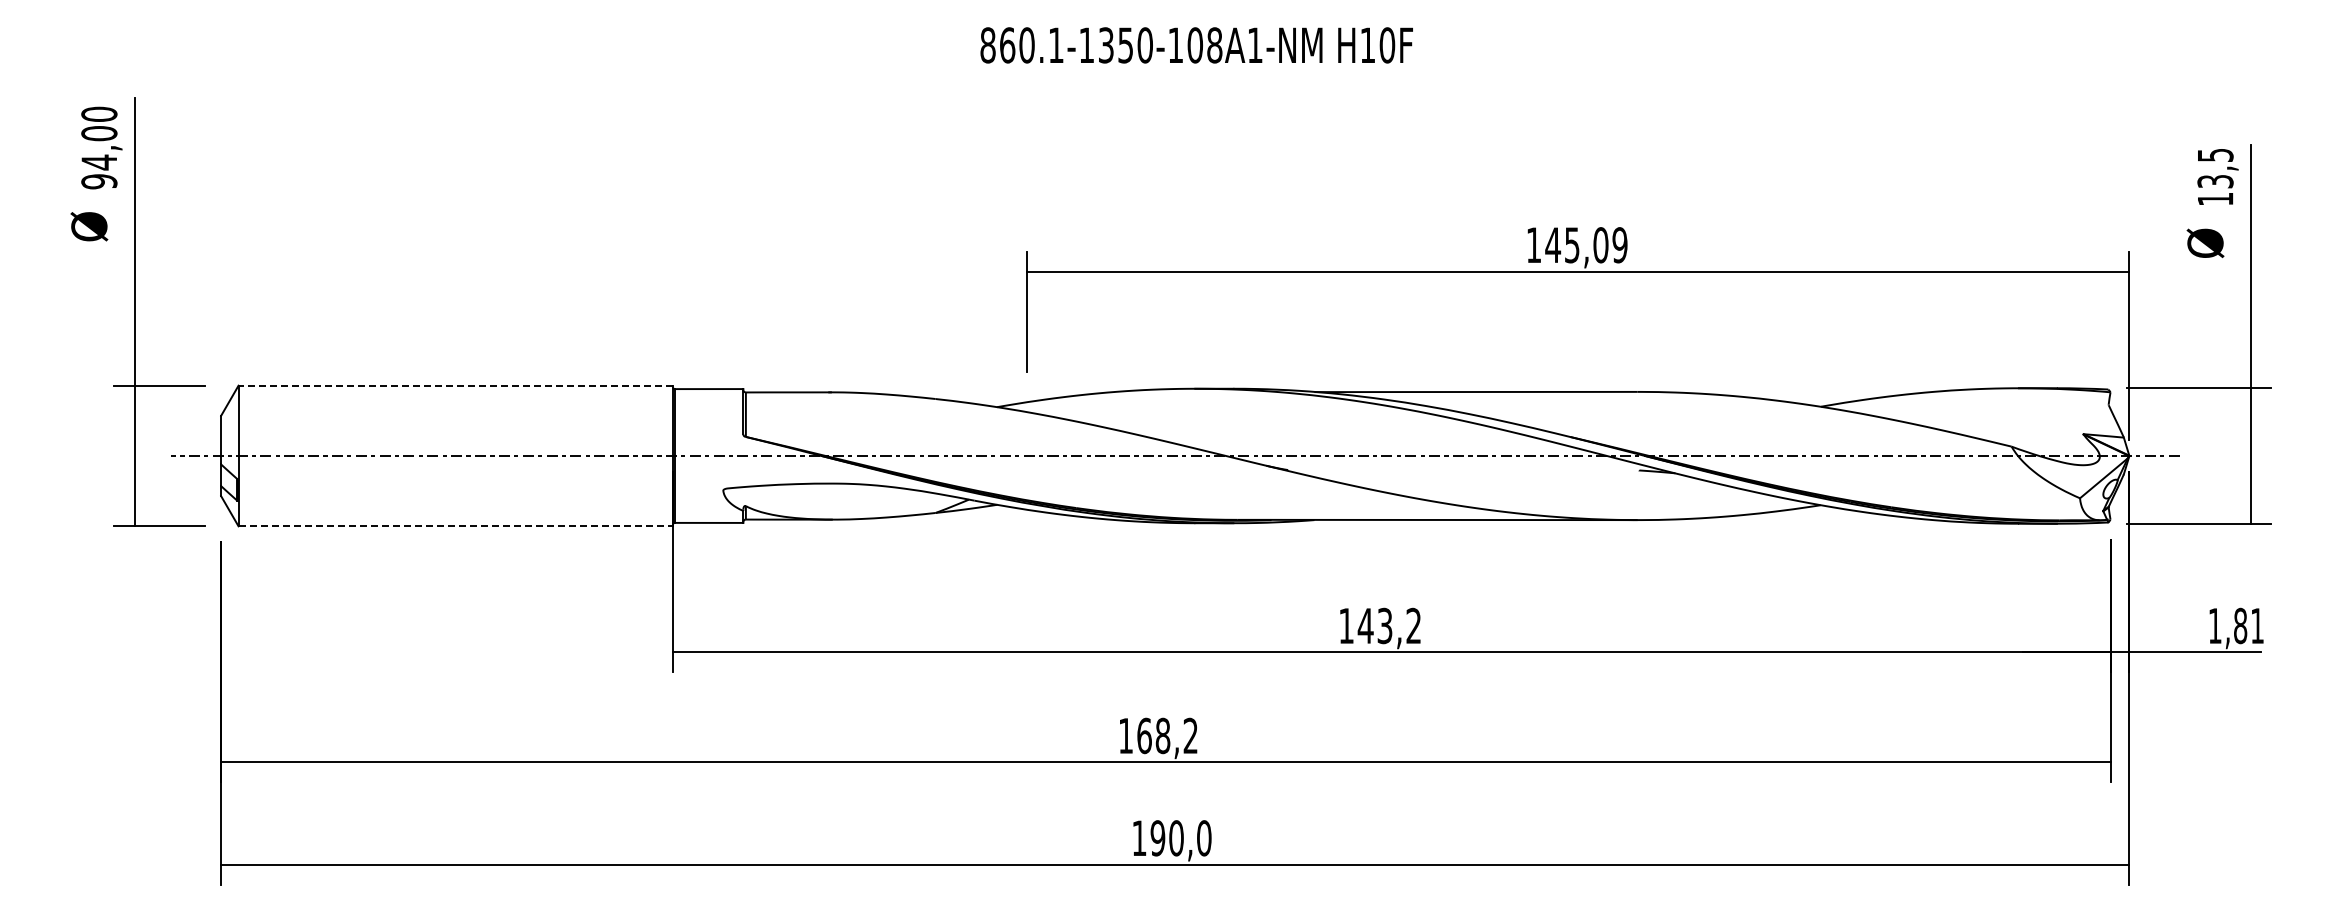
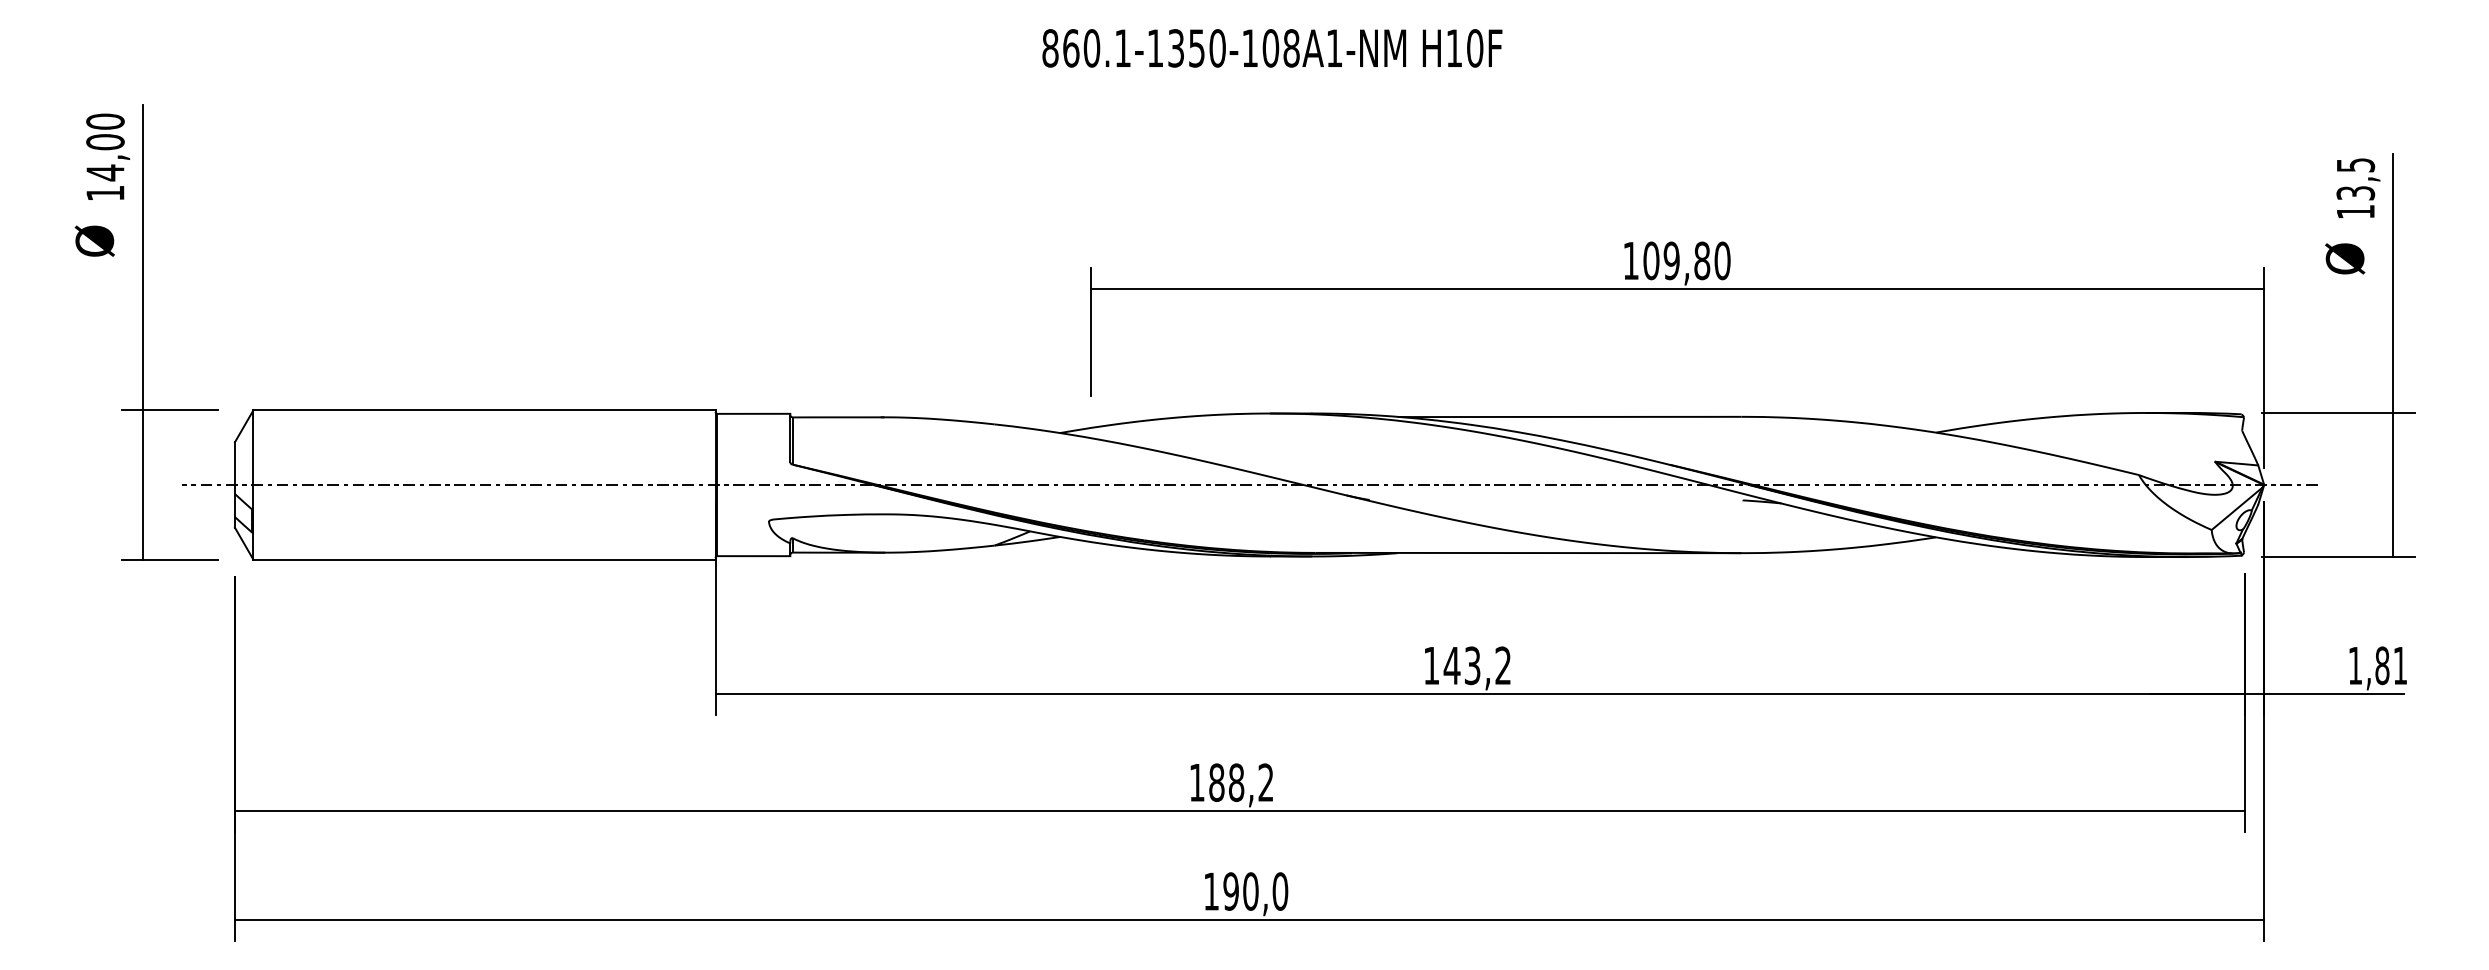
text: (99, 181) -> (105, 193), 94,00 -> 14,00
text: (1586, 245) -> (1686, 261), 145,09 -> 109,80
line: (455, 385) -> (484, 410), dashed -> solid
line: (456, 526) -> (485, 559), dashed -> solid
text: (1144, 735) -> (1216, 782), 168,2 -> 188,2

